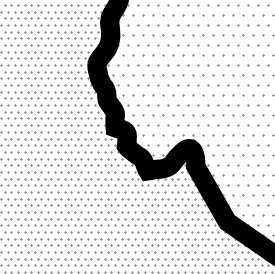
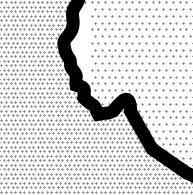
hatch: (115, 80) -> (76, 53), removed

